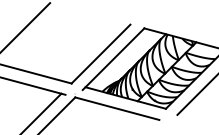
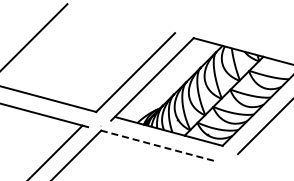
line: (117, 108) -> (157, 145), solid -> dashed

